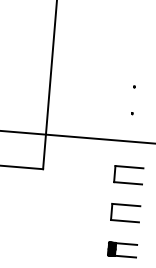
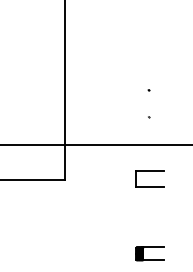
part: (125, 205) -> (149, 209), removed

